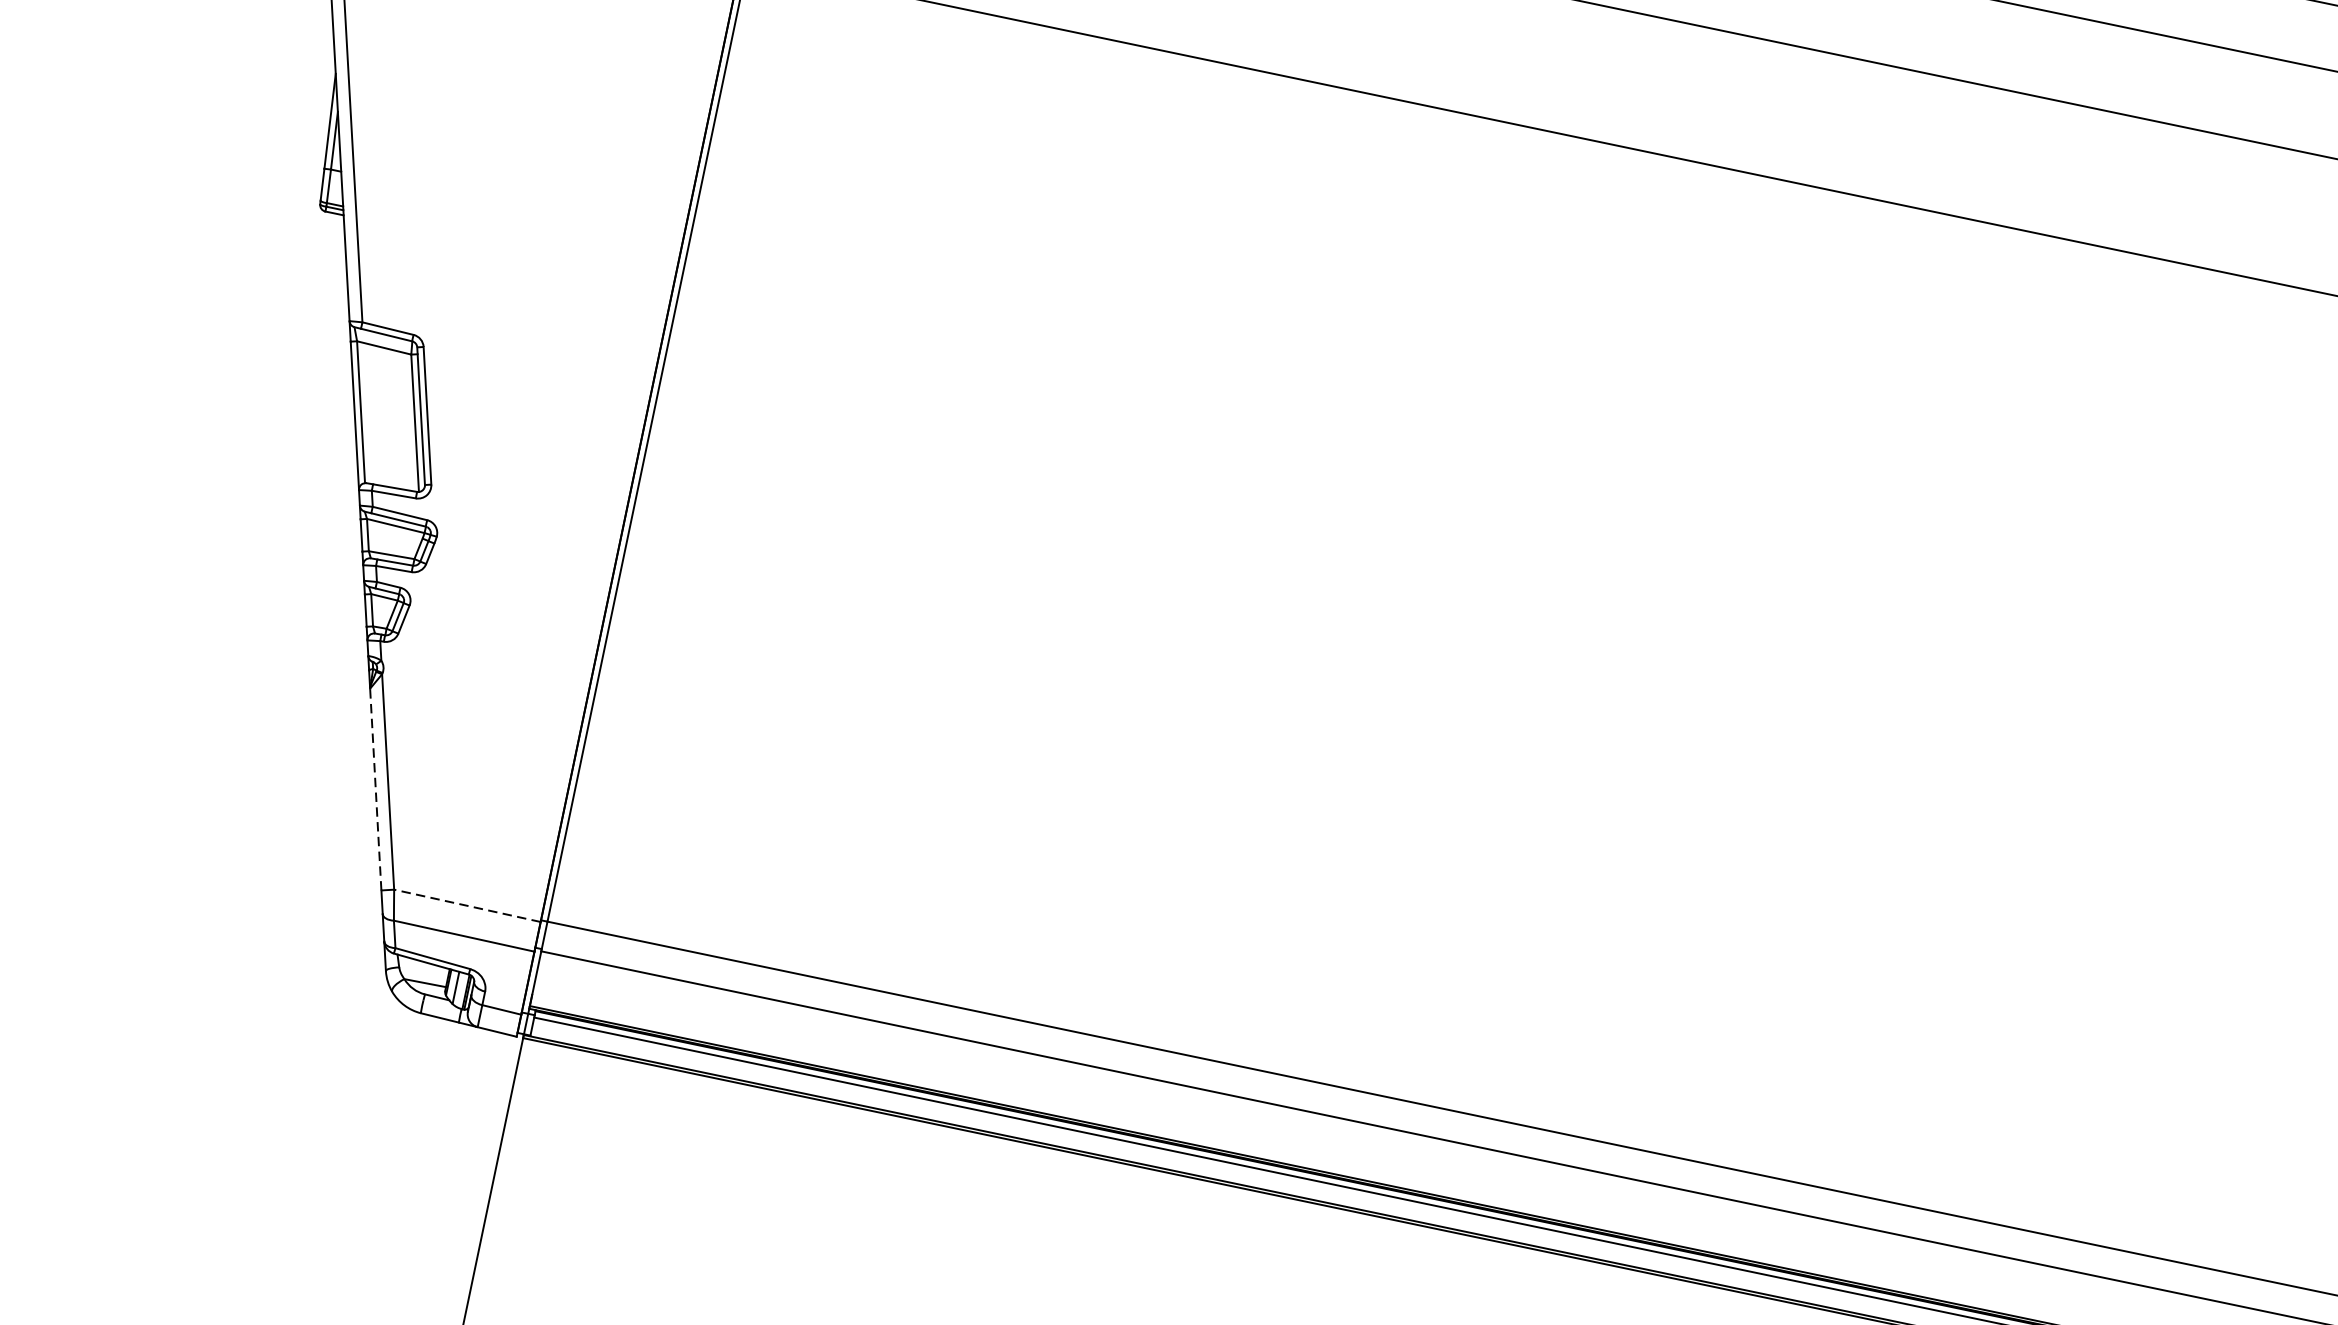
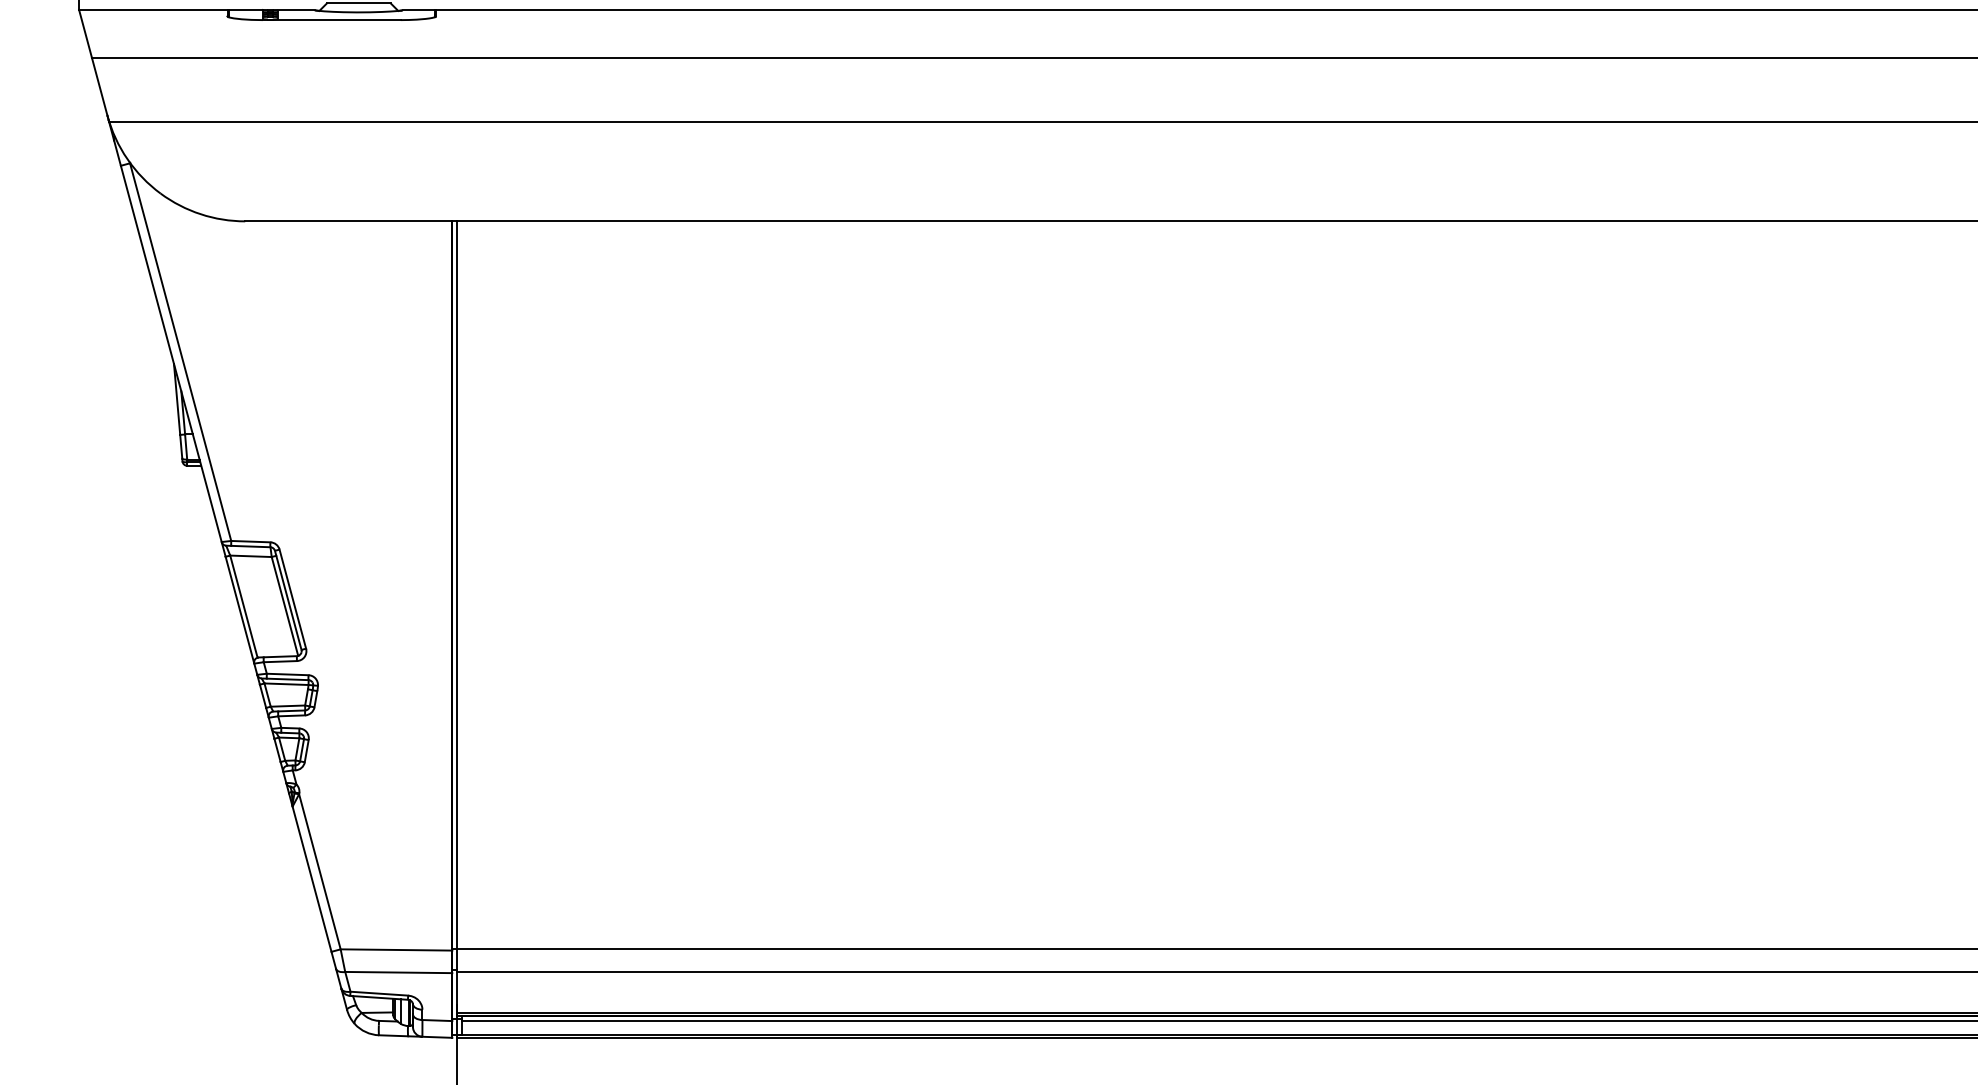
line: (375, 788) -> (311, 878), dashed -> solid
line: (467, 905) -> (396, 949), dashed -> solid

